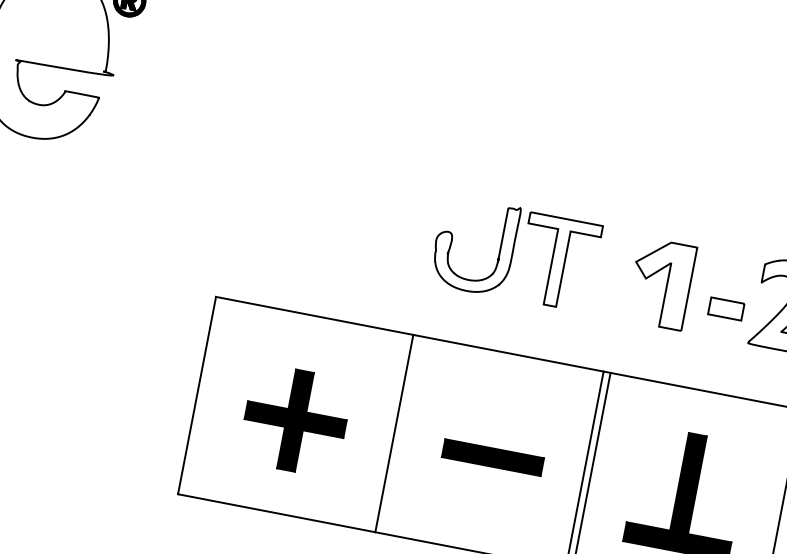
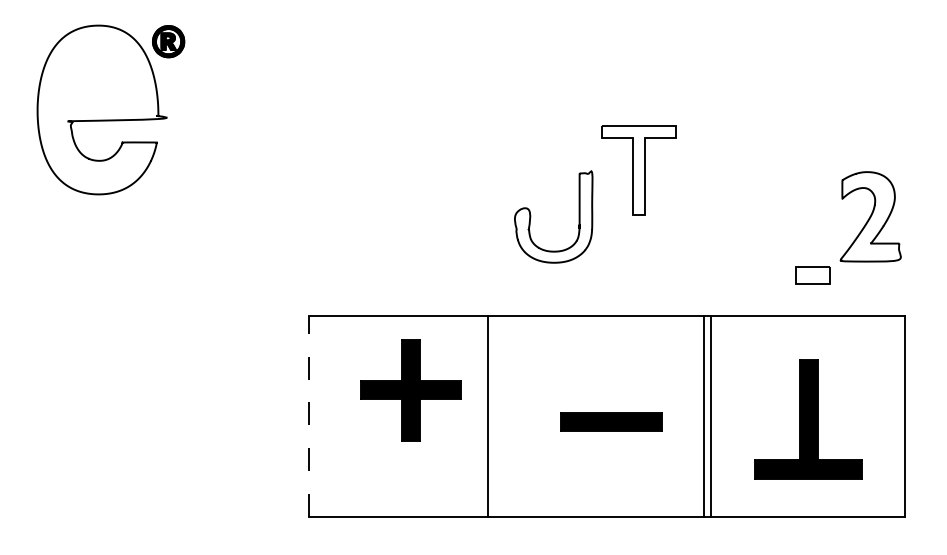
part: (557, 262) -> (638, 170), moved
part: (660, 283) -> (743, 218), removed
part: (726, 309) -> (812, 275), moved
line: (197, 395) -> (309, 416), solid -> dashed
part: (295, 420) -> (410, 390), moved
line: (394, 433) -> (488, 416), moved

